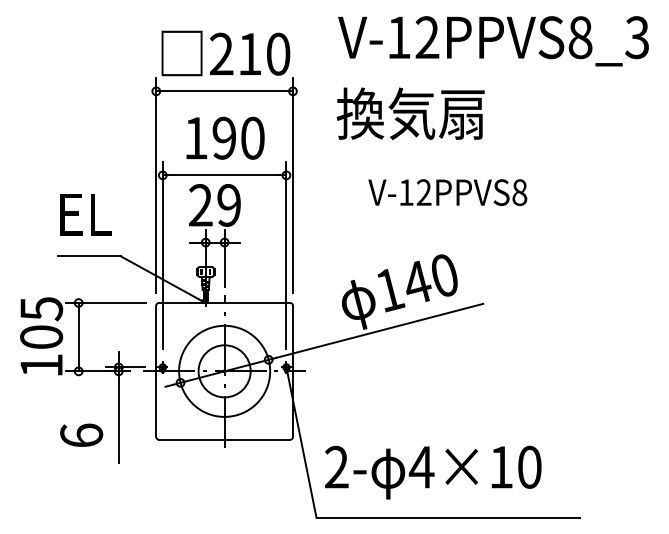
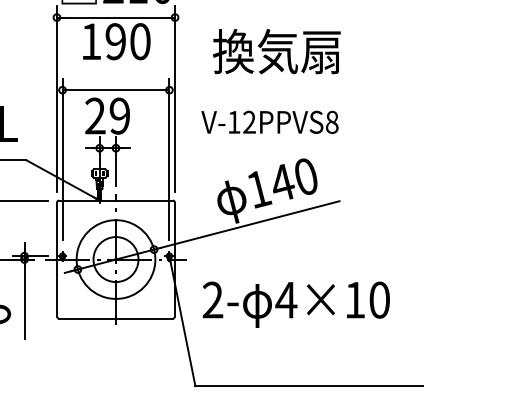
text: (410, 113) -> (276, 51), moved
text: (225, 137) -> (116, 41), moved
text: (447, 192) -> (269, 122), moved
text: (433, 472) -> (296, 304), moved

